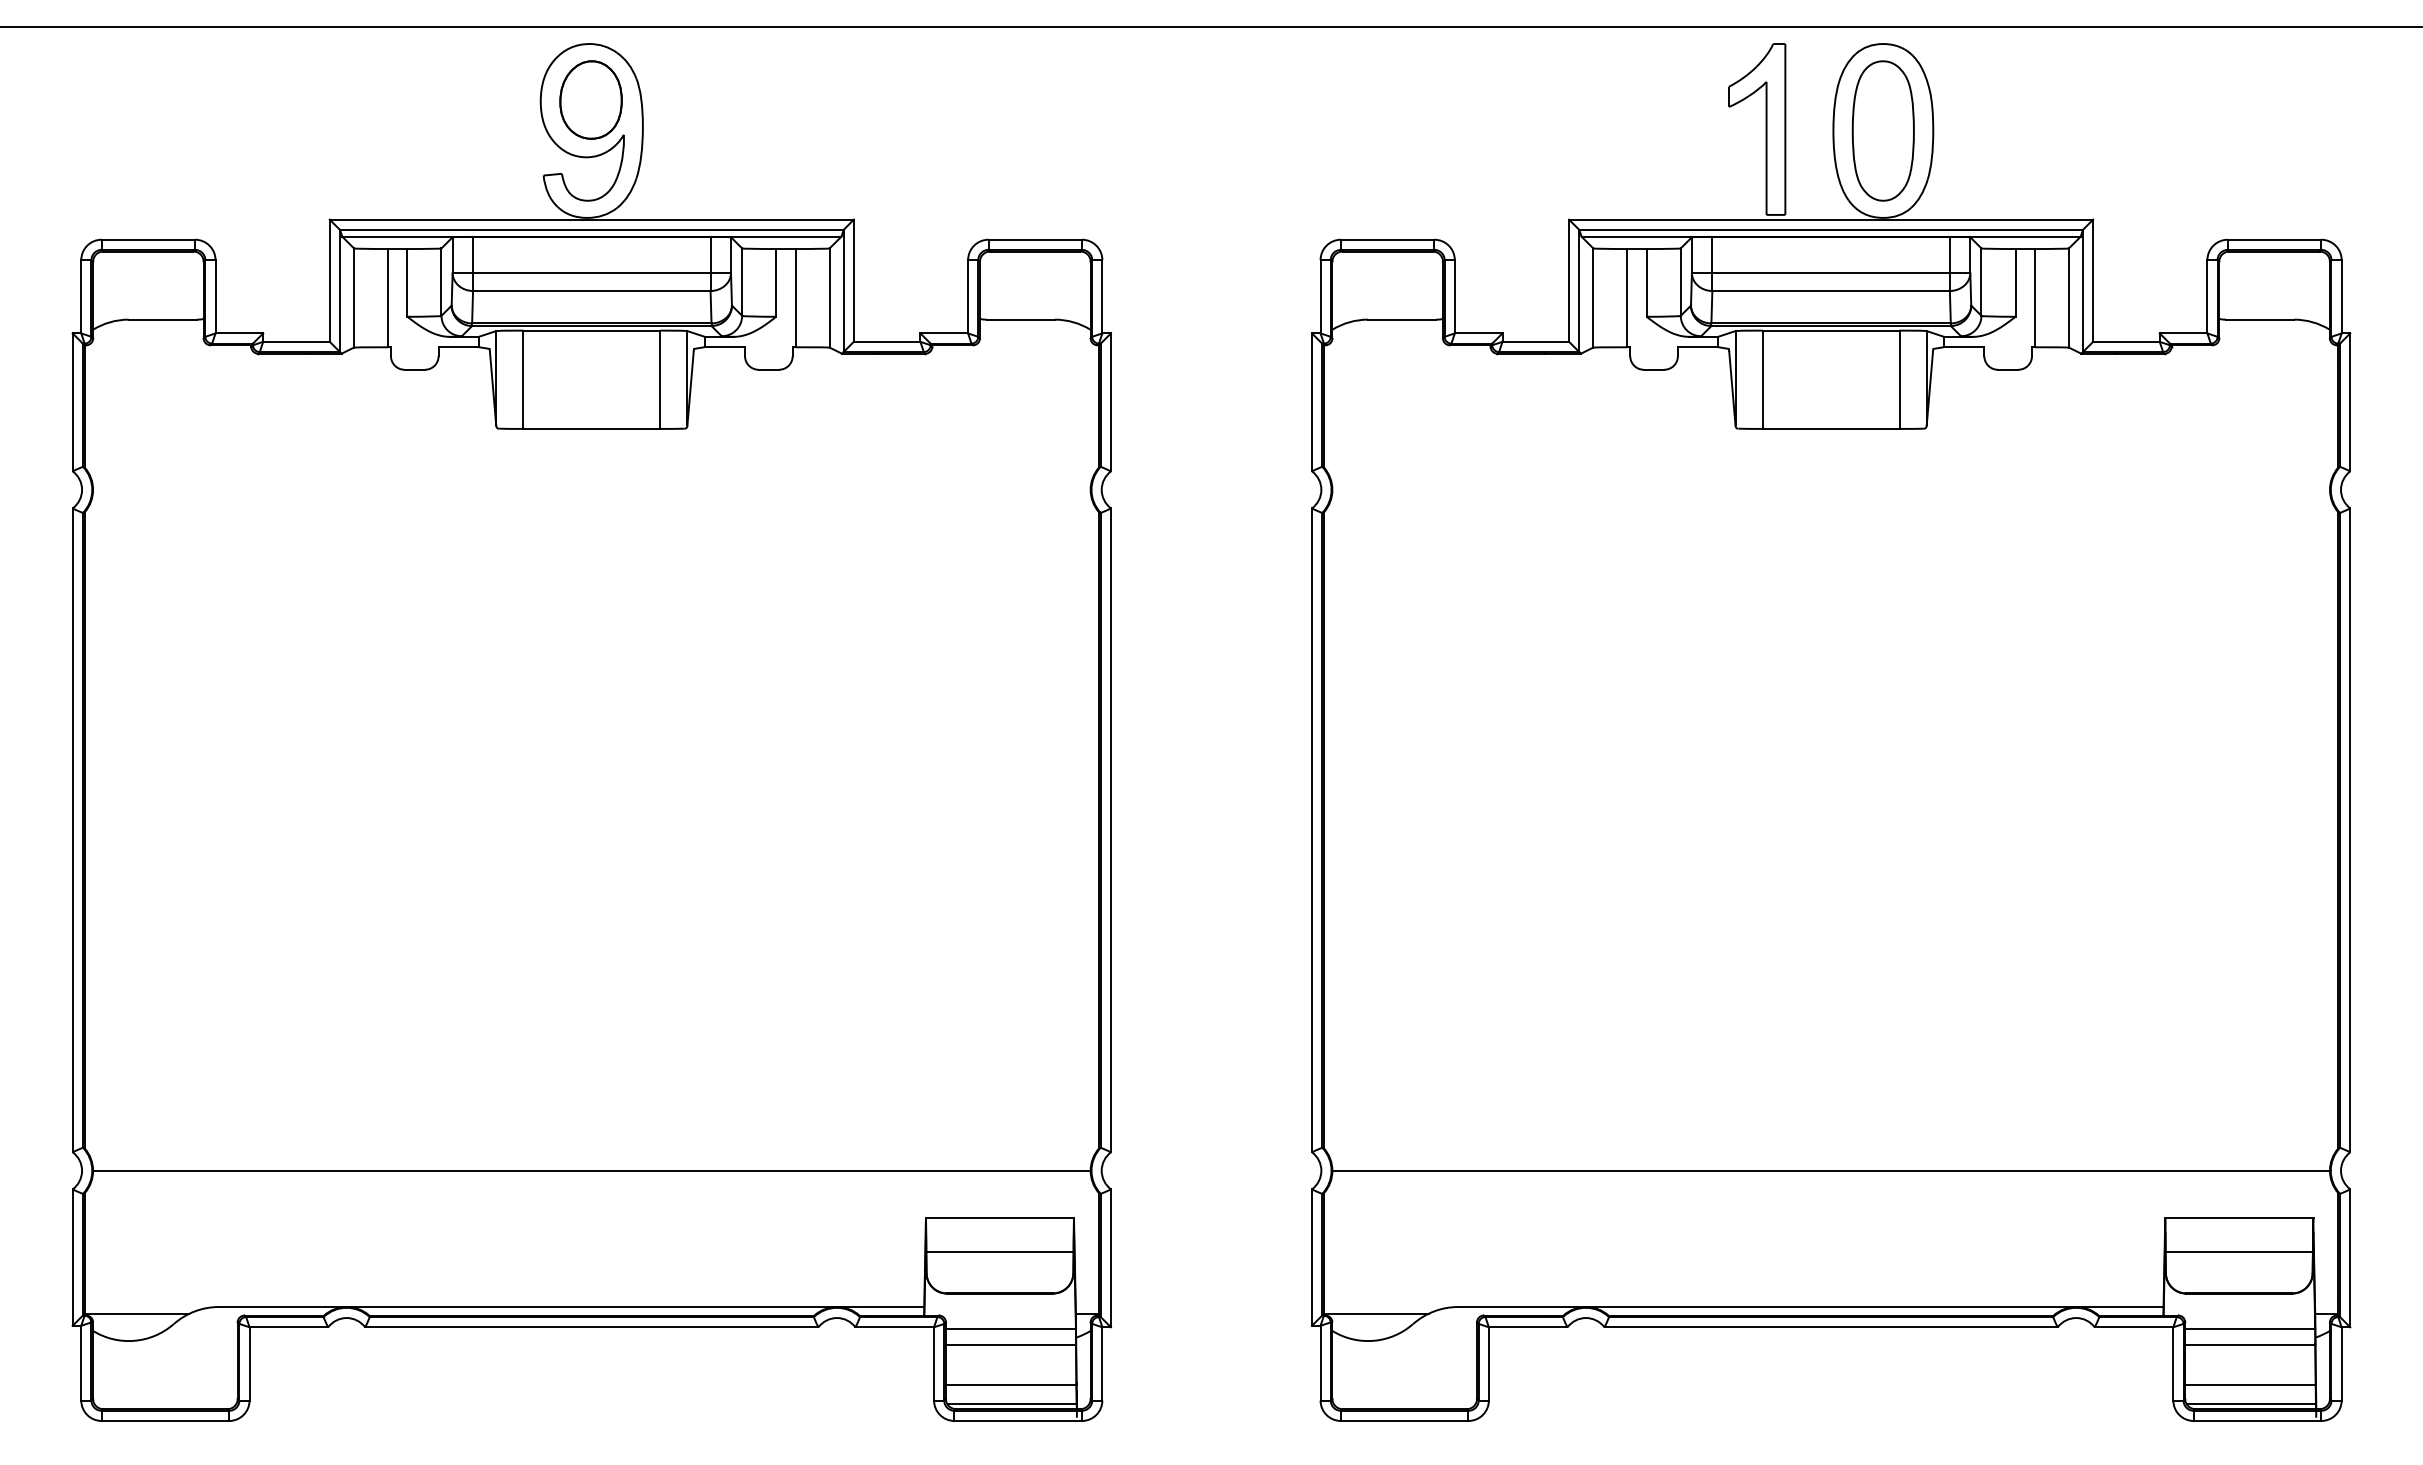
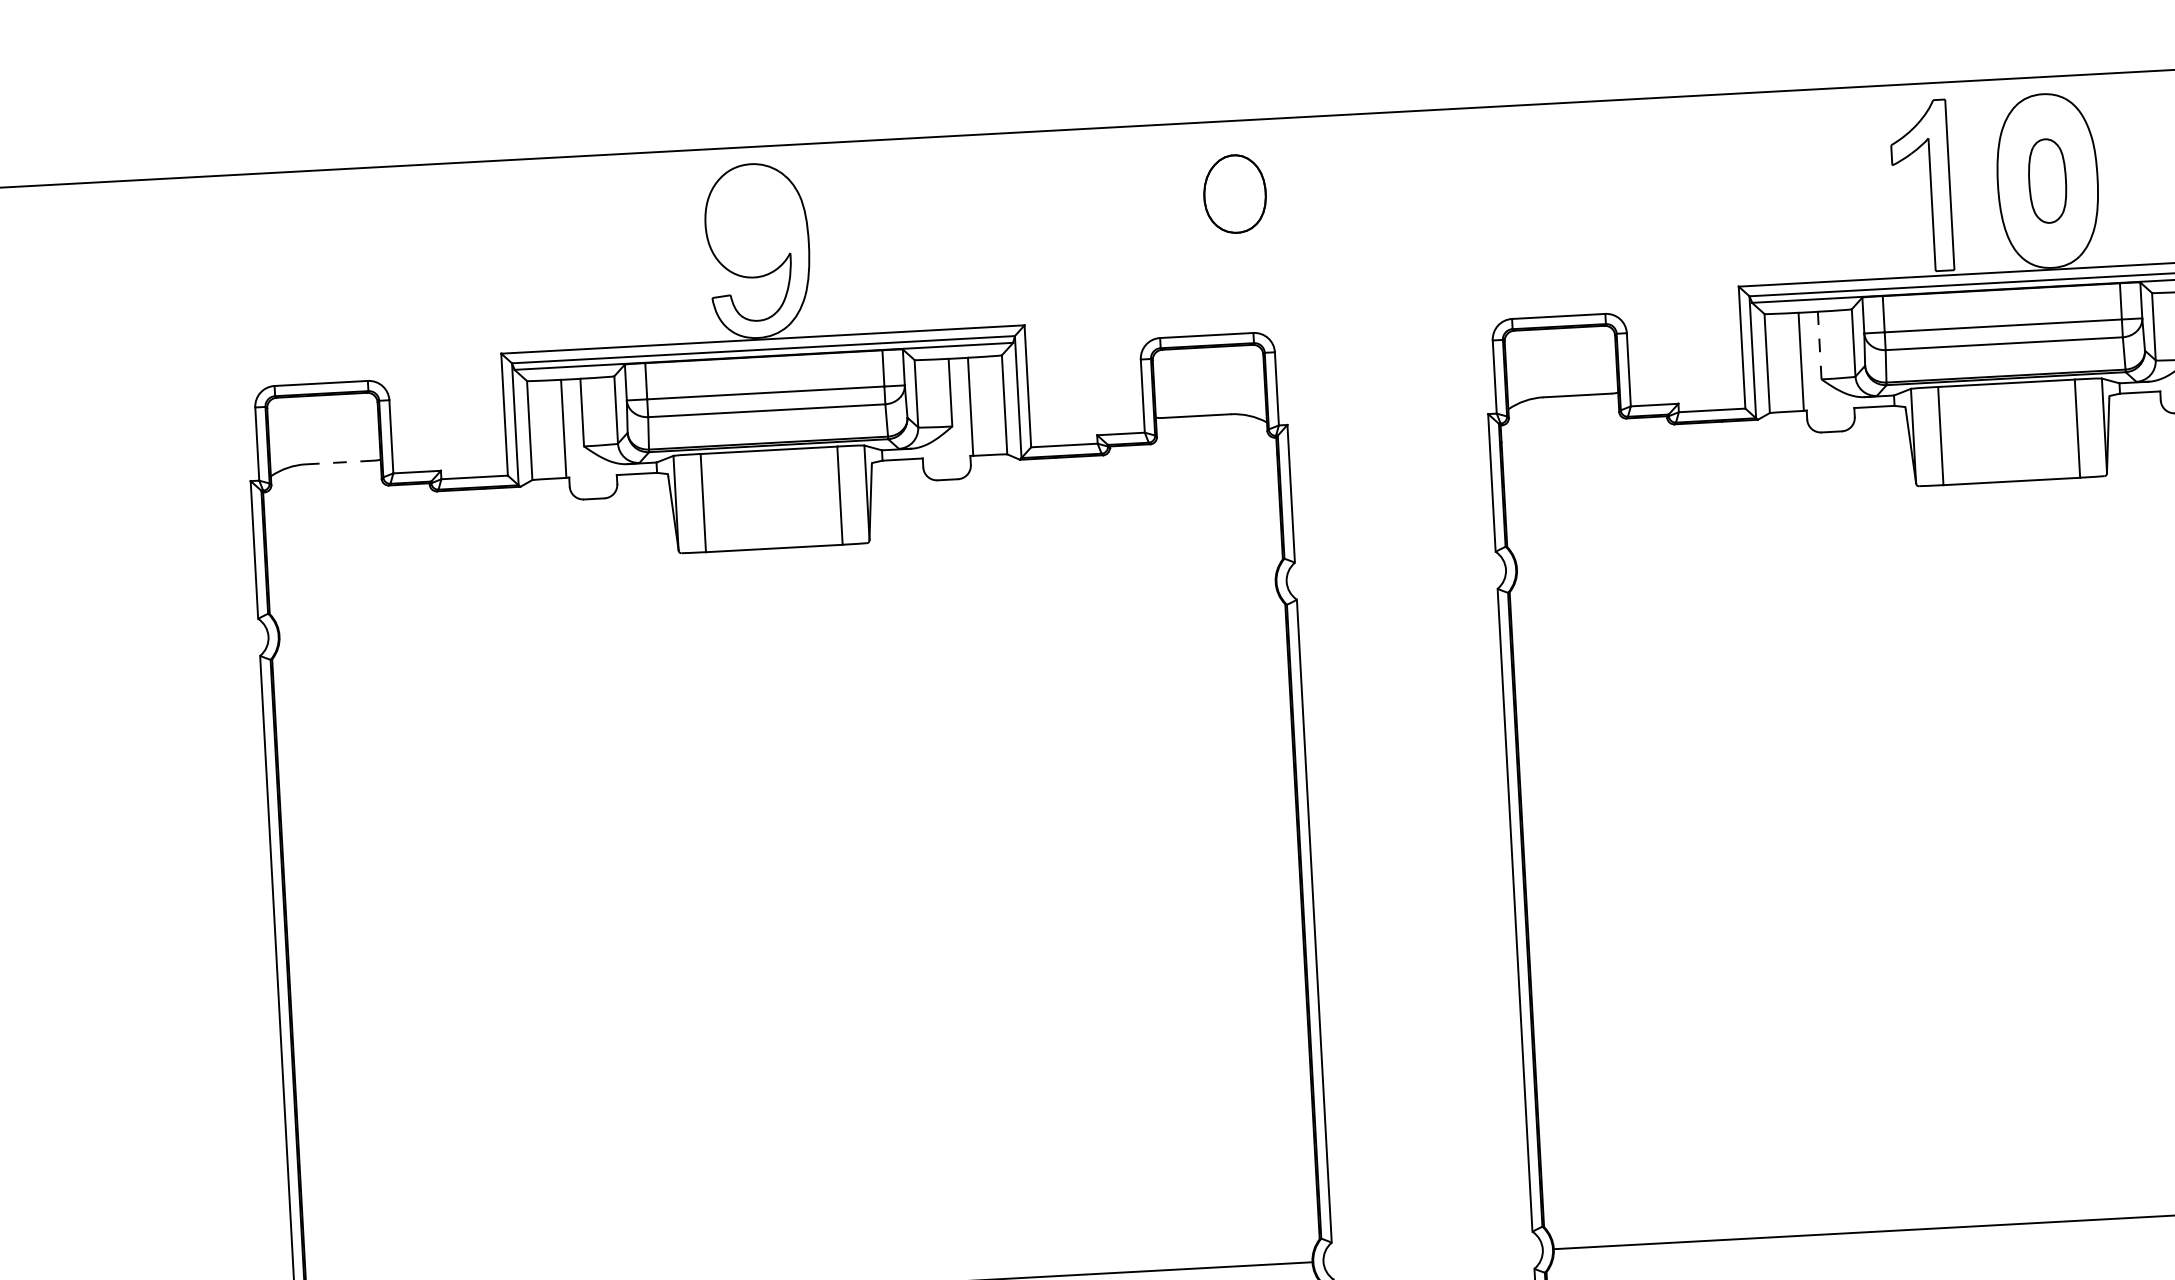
part: (590, 99) -> (1234, 193), moved
part: (1882, 130) -> (2046, 180), size x0.6
line: (1646, 282) -> (1819, 345), solid -> dashed
line: (162, 319) -> (339, 462), solid -> dashed

